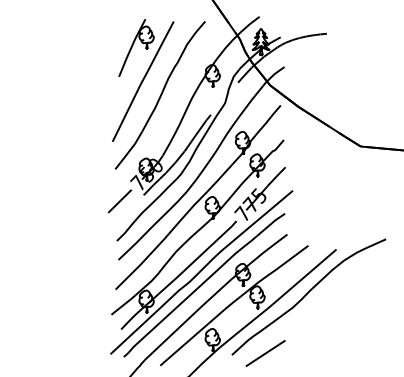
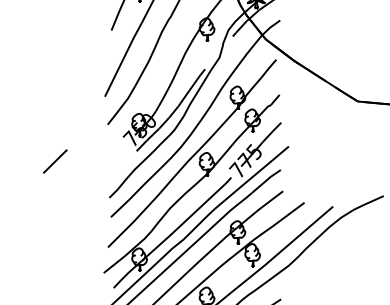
line: (119, 201) -> (54, 161), moved

